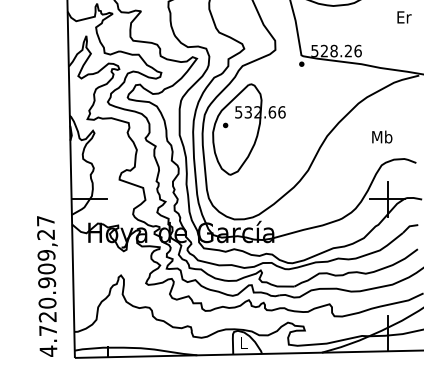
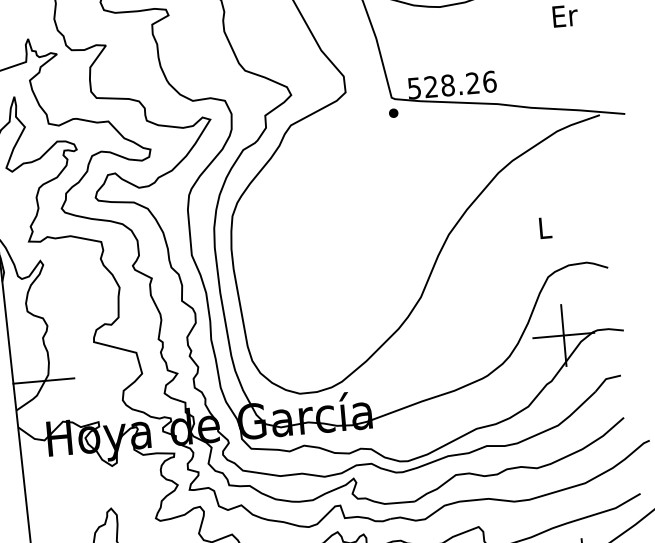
part: (248, 129) -> (310, 235), removed
text: (382, 136) -> (545, 226), Mb -> L

